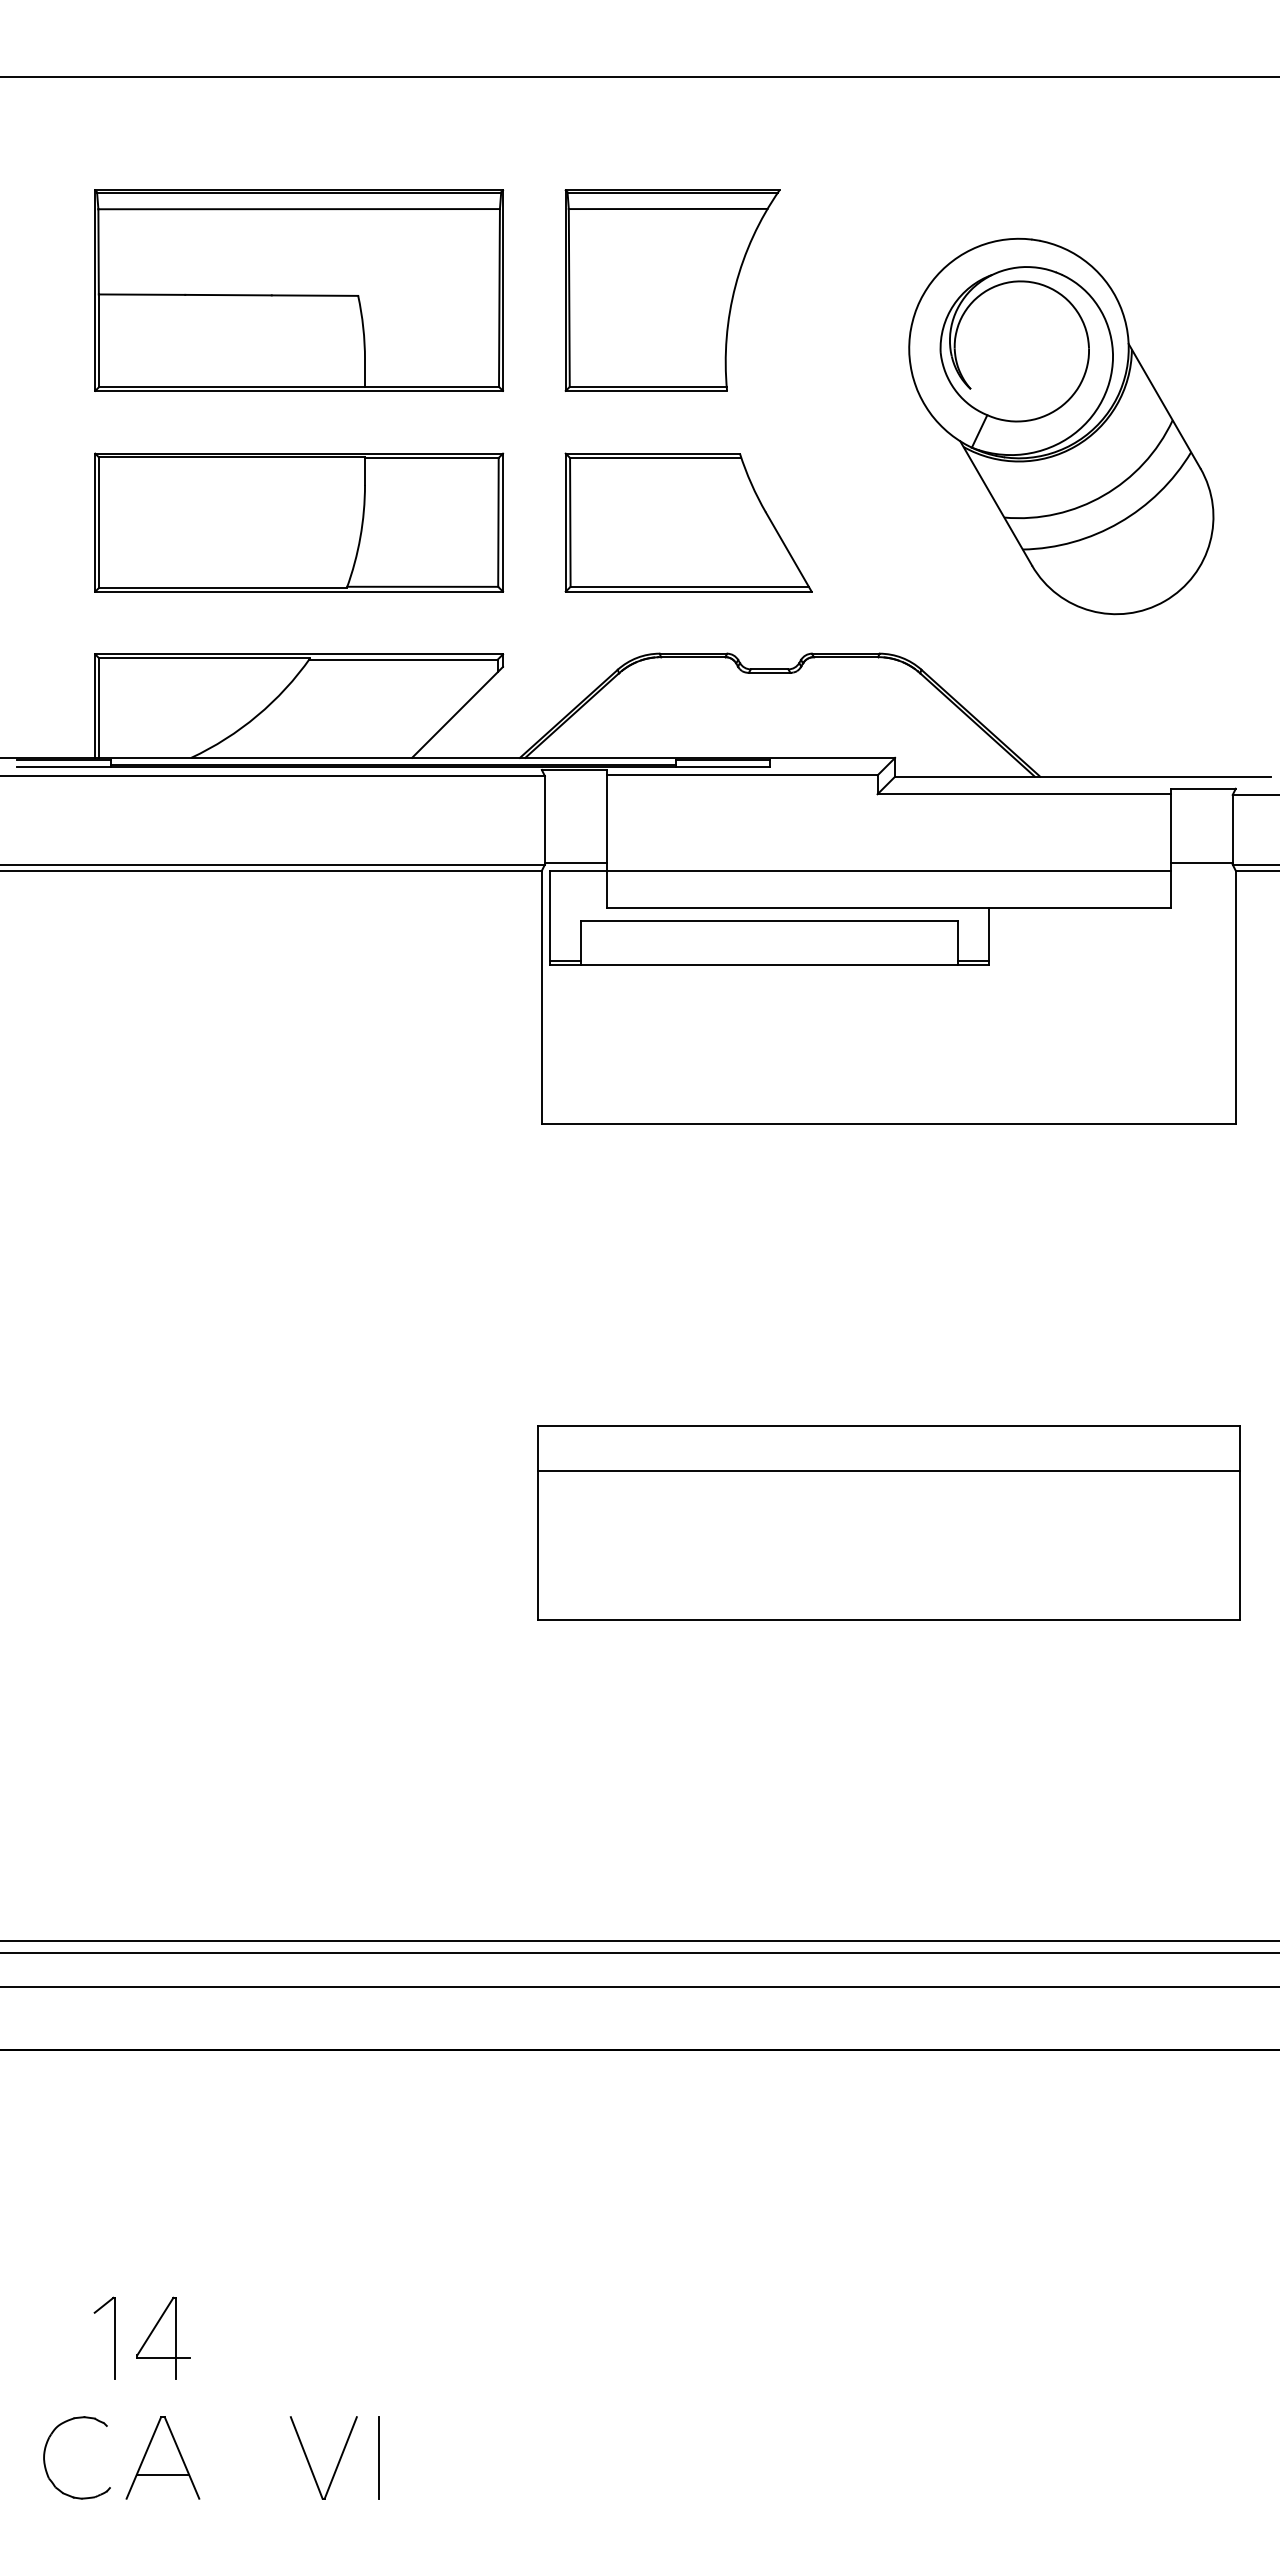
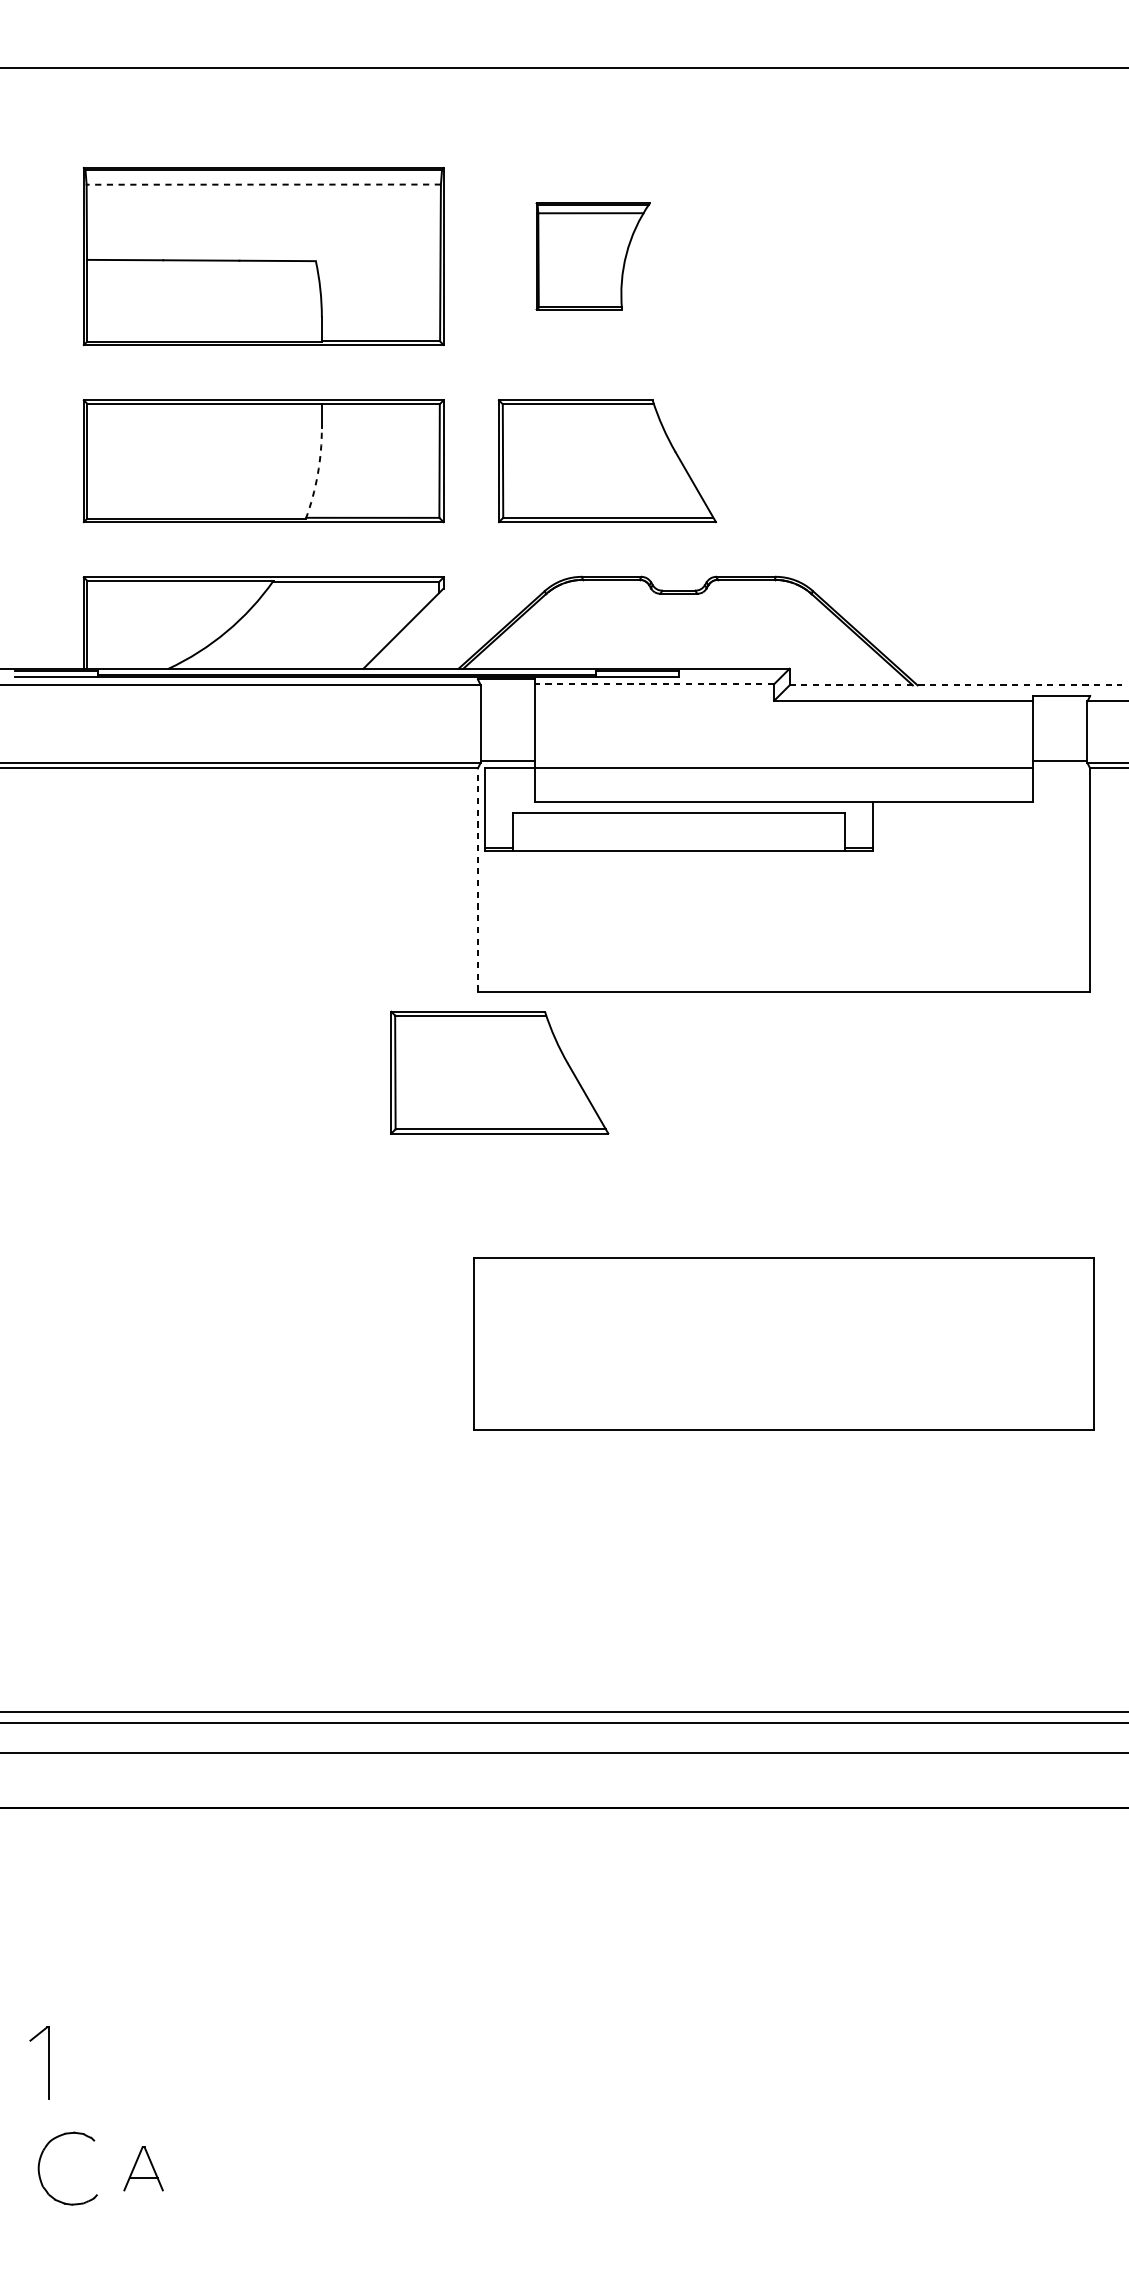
line: (299, 209) -> (264, 184), solid -> dashed
part: (672, 290) -> (593, 256), size x0.6
part: (1061, 426) -> (936, 376), removed
arc: (360, 537) -> (317, 474), solid -> dashed
line: (742, 775) -> (654, 684), solid -> dashed
line: (1083, 776) -> (955, 685), solid -> dashed
line: (541, 996) -> (477, 879), solid -> dashed
part: (566, 1215) -> (499, 1072), added
line: (888, 1470) -> (783, 1297), removed
part: (114, 2337) -> (47, 2062), moved
part: (163, 2337) -> (144, 2062), removed
part: (162, 2457) -> (143, 2168), size x0.6
line: (379, 2457) -> (334, 2168), removed
part: (309, 2461) -> (272, 2171), removed

